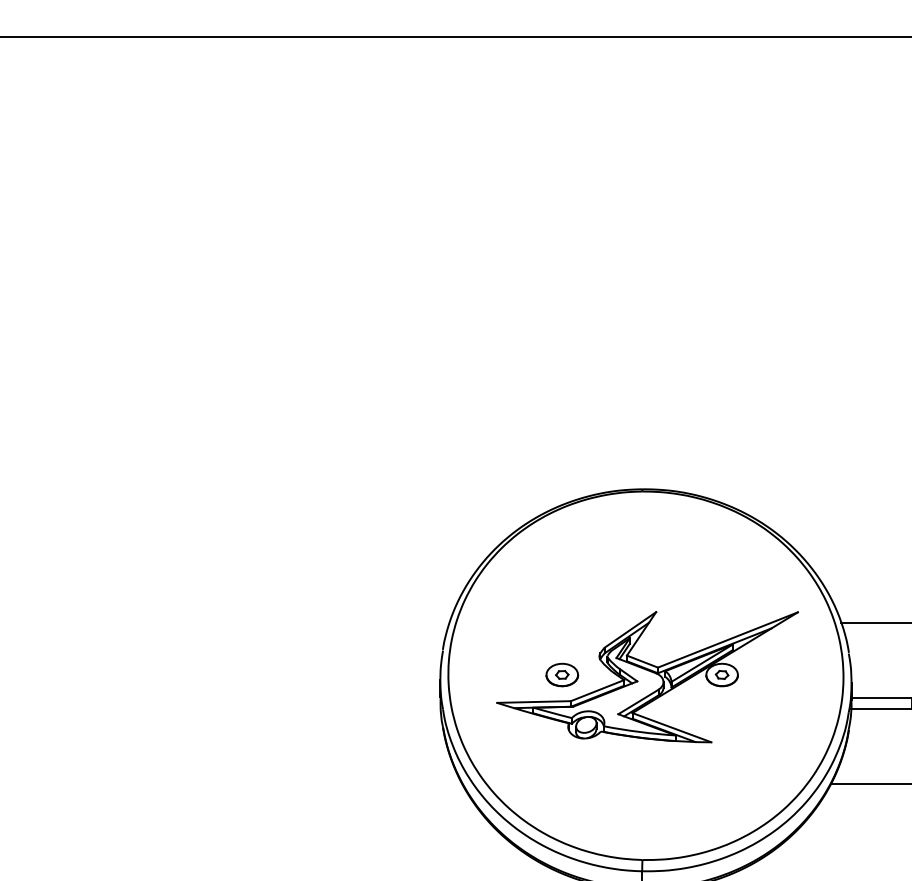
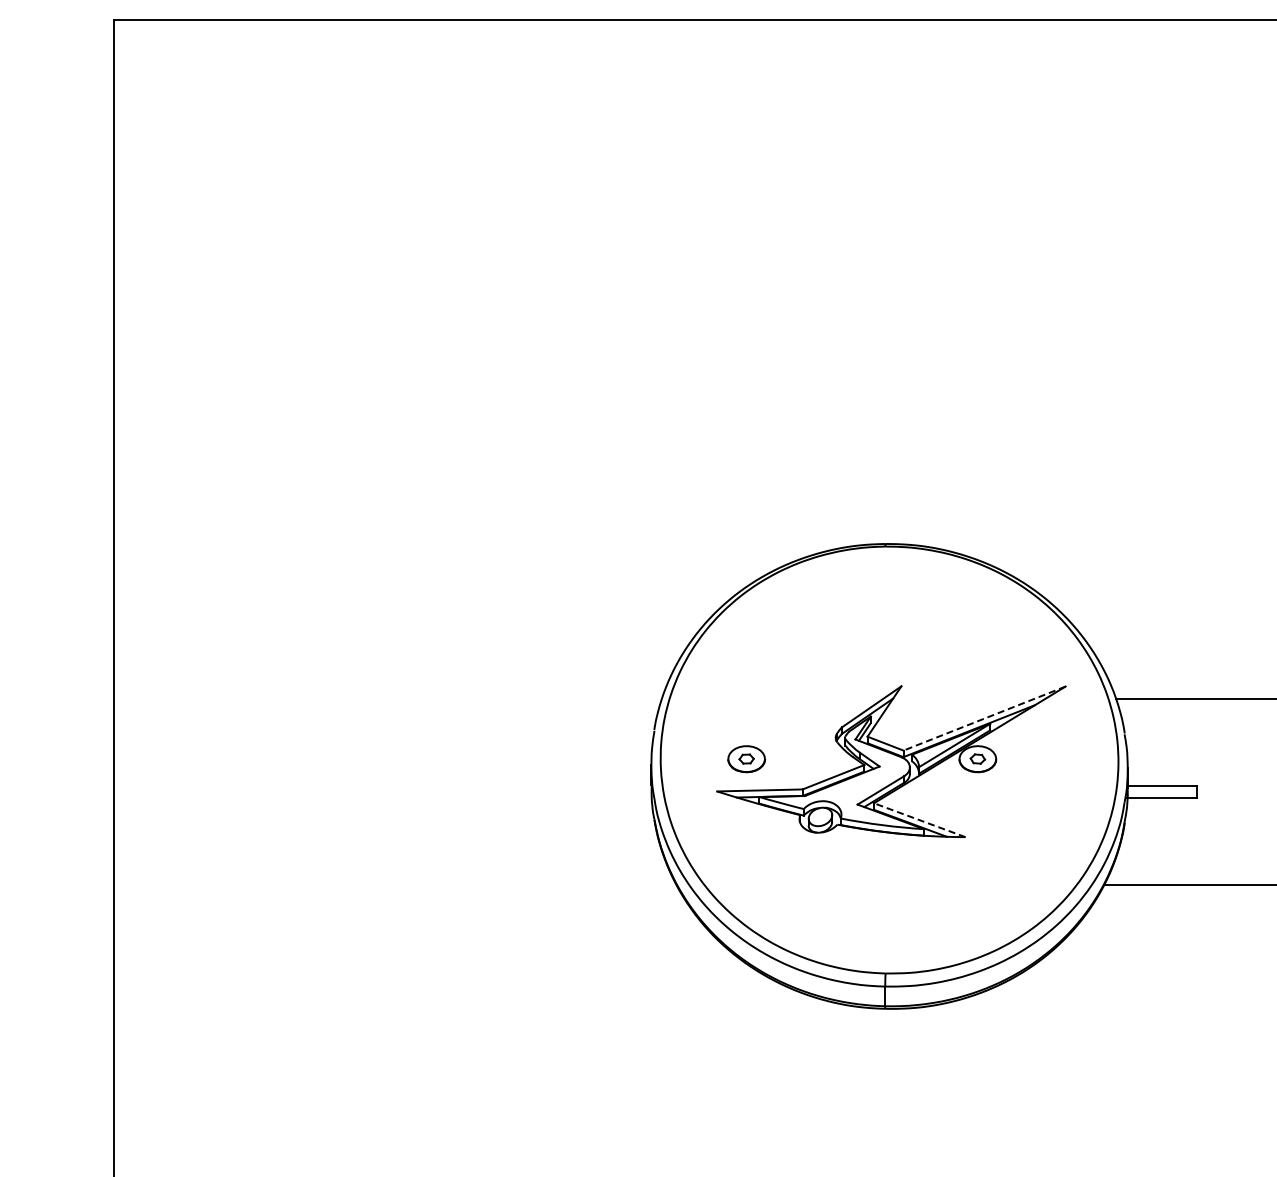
line: (727, 639) -> (984, 718), solid -> dashed
part: (562, 675) -> (746, 759), moved
line: (671, 727) -> (919, 820), solid -> dashed

